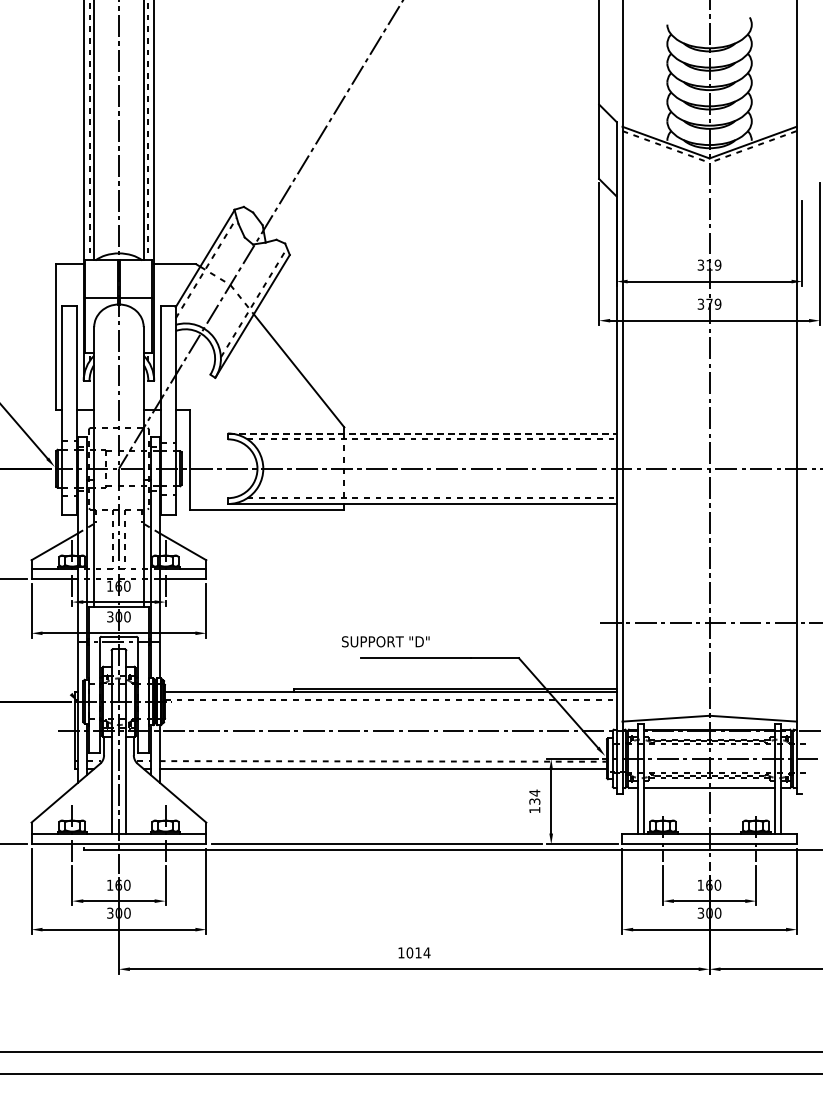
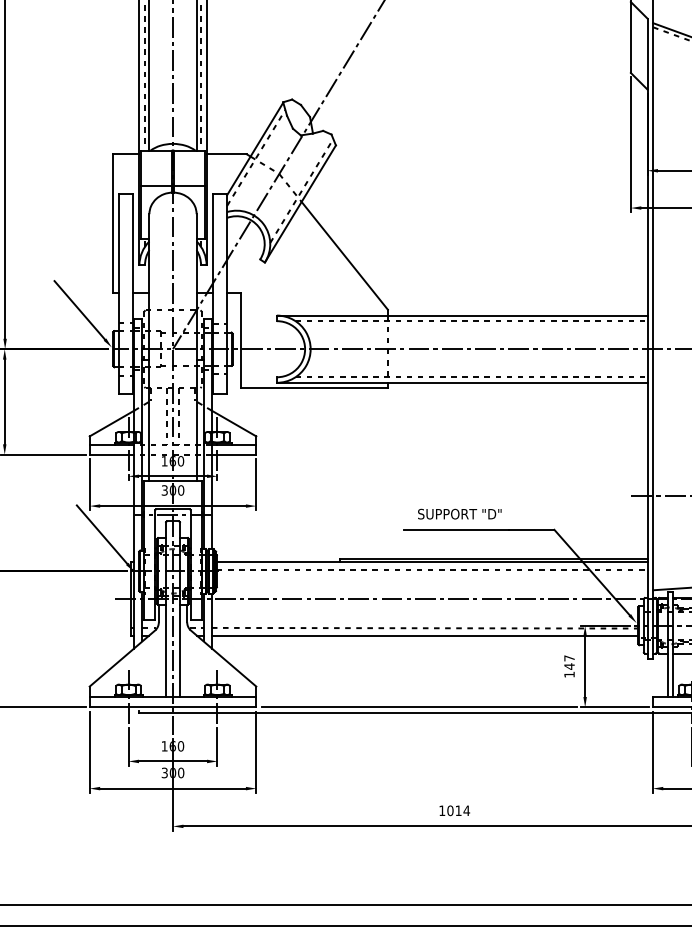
line: (422, 433) -> (462, 315), dashed -> solid
text: (385, 641) -> (459, 513), moved
line: (44, 663) -> (102, 534), added
text: (534, 797) -> (569, 662), 134 -> 147

